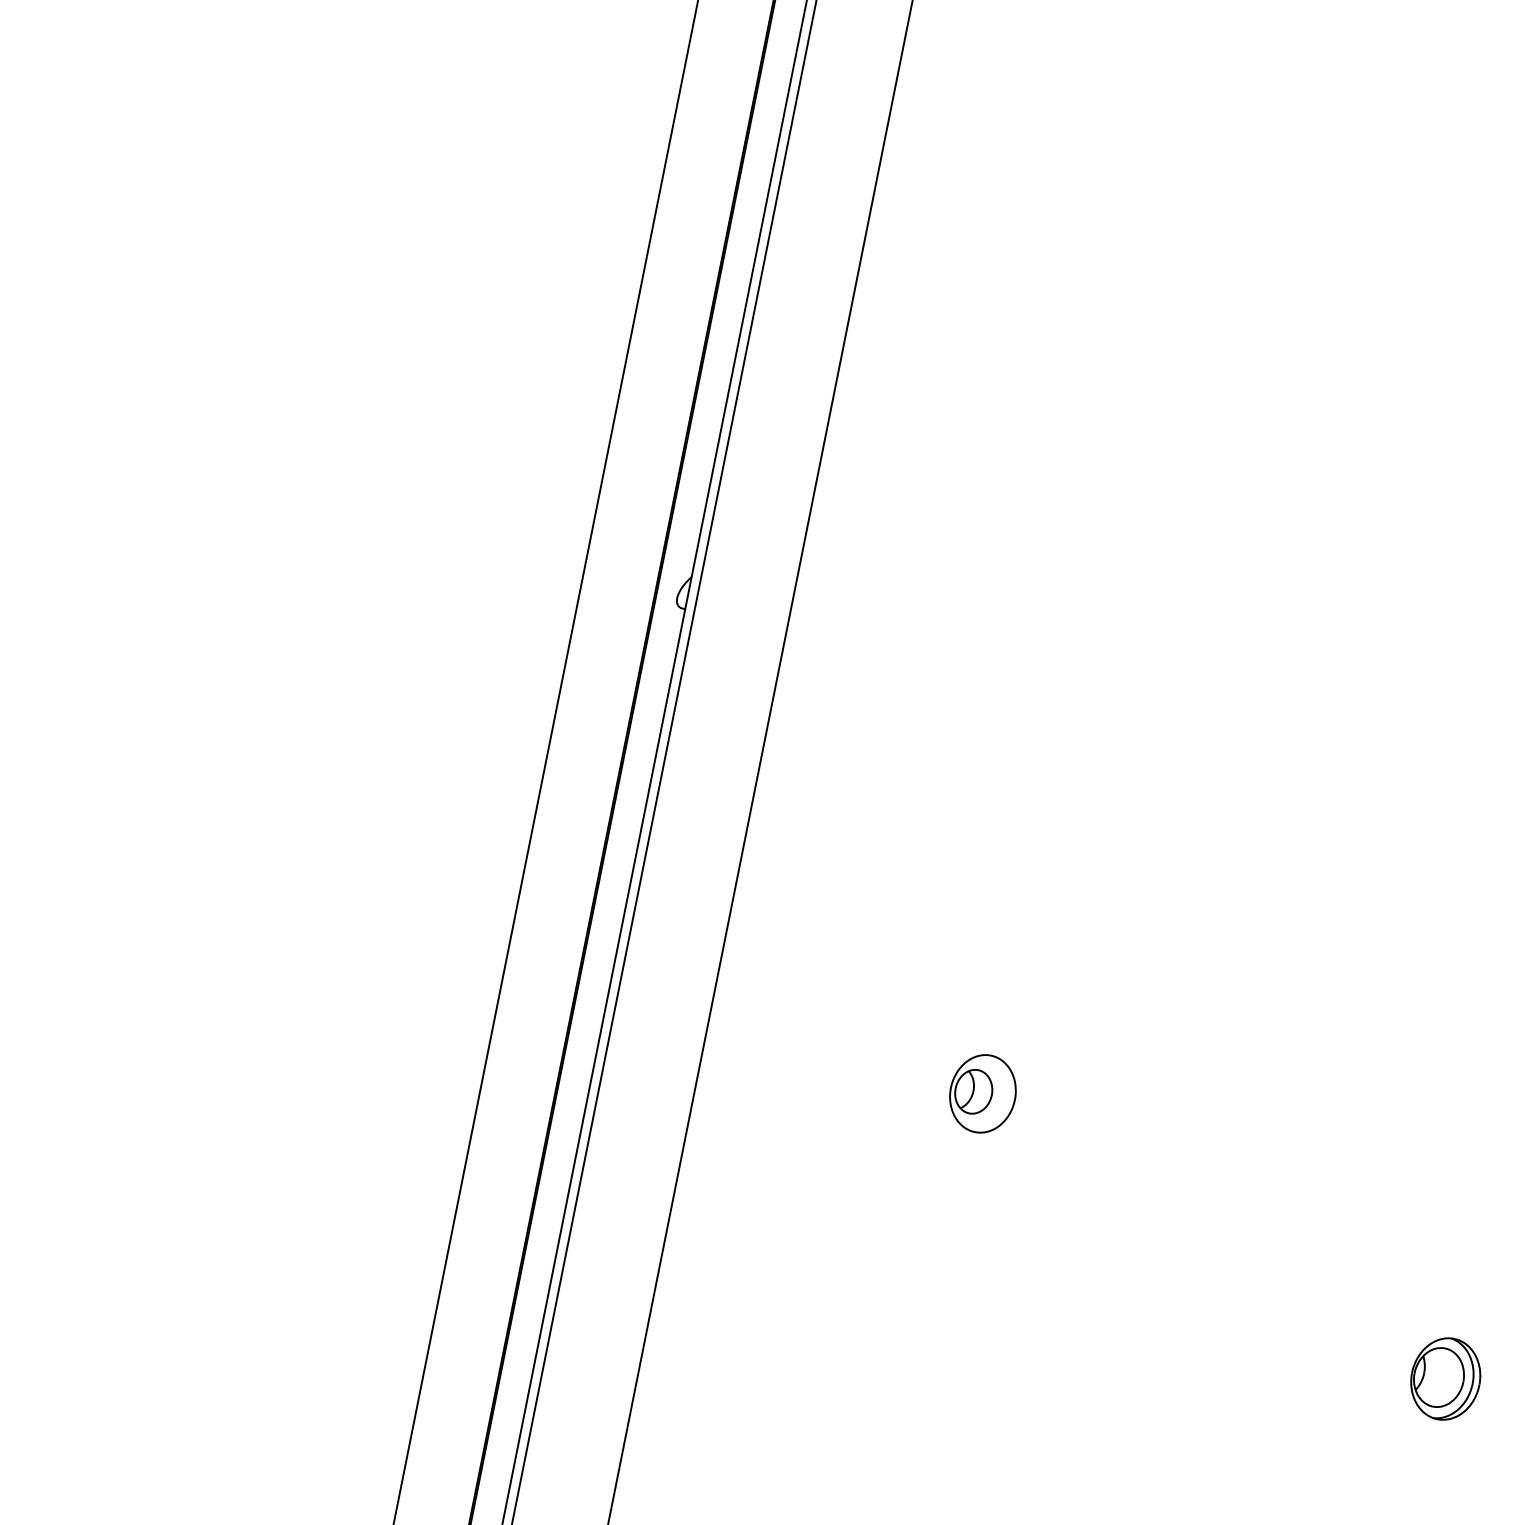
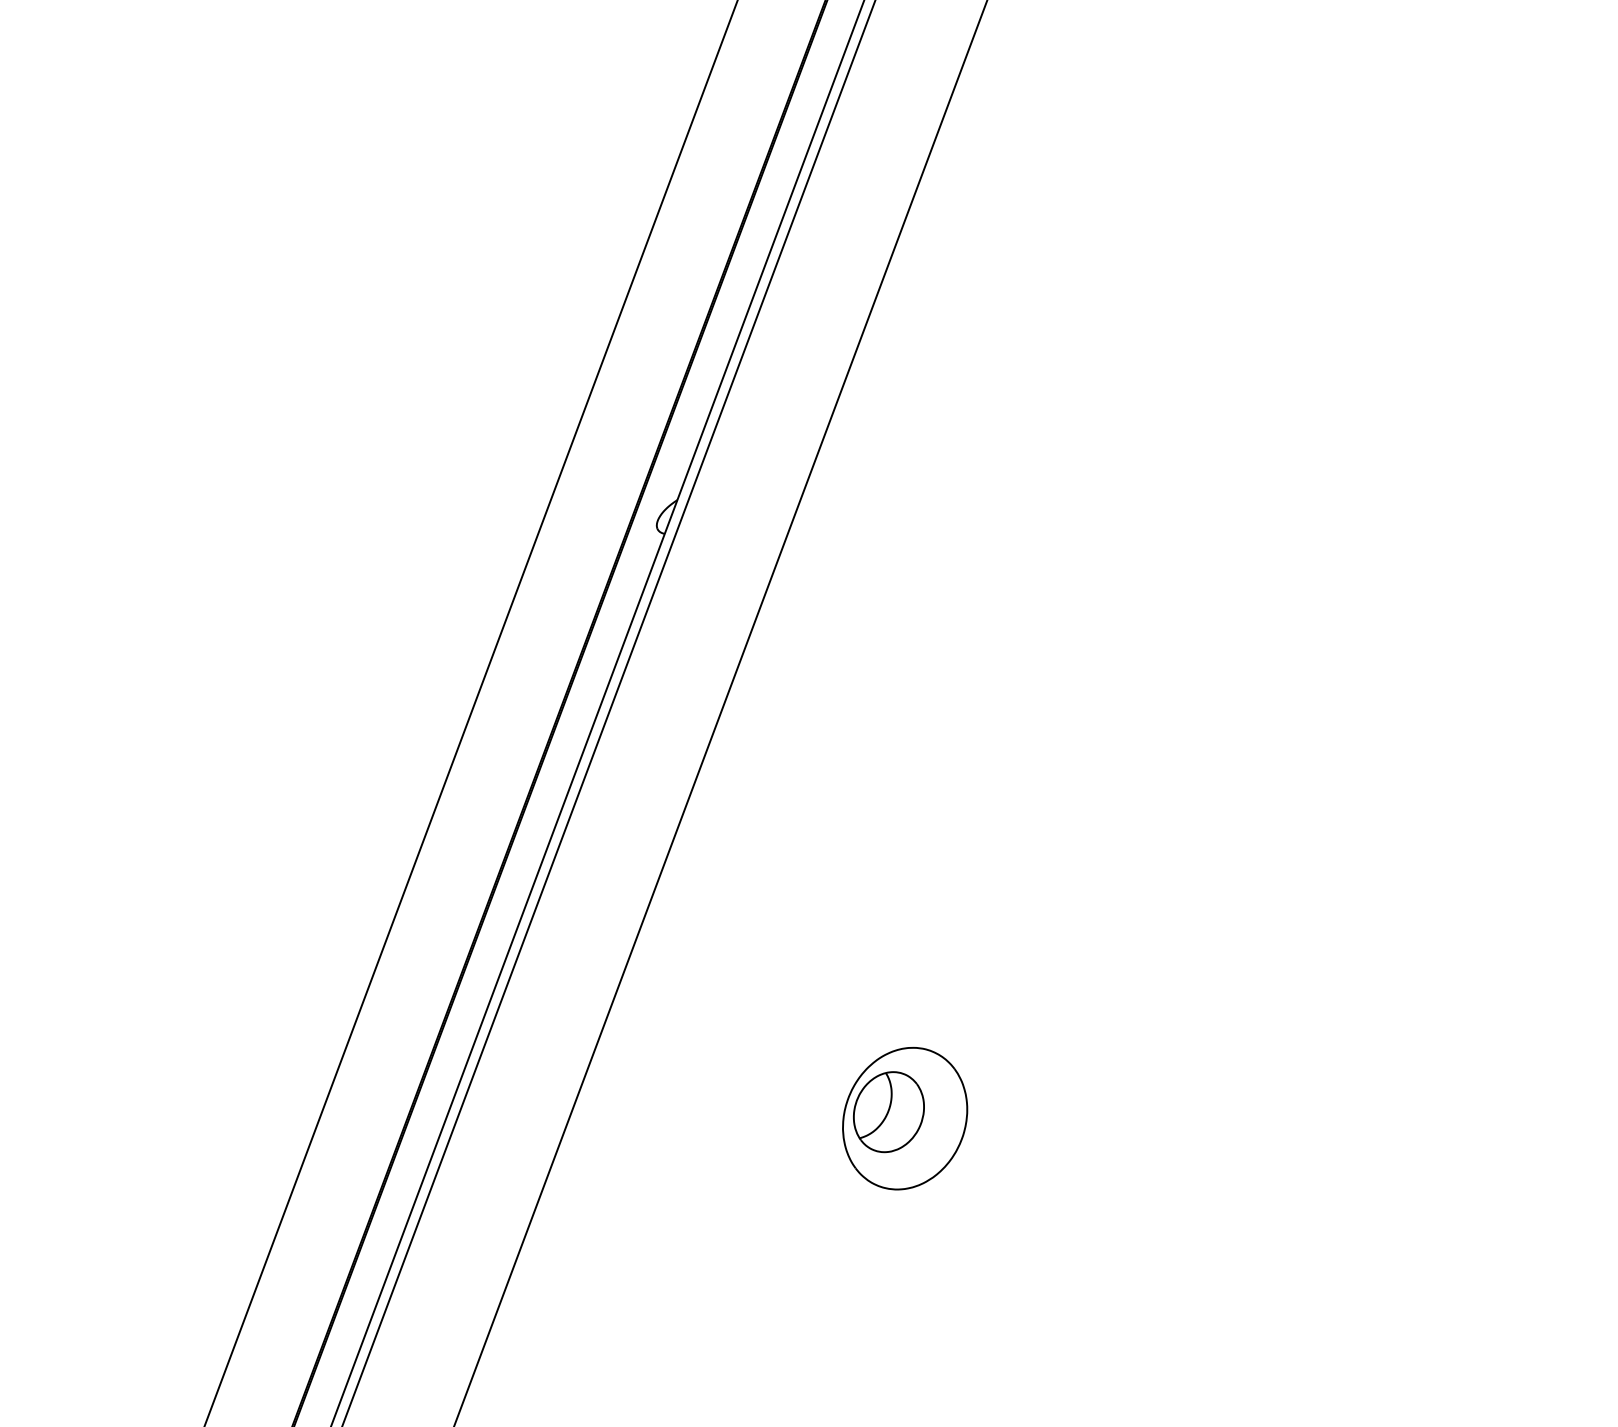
part: (982, 1093) -> (904, 1118), size x1.67

